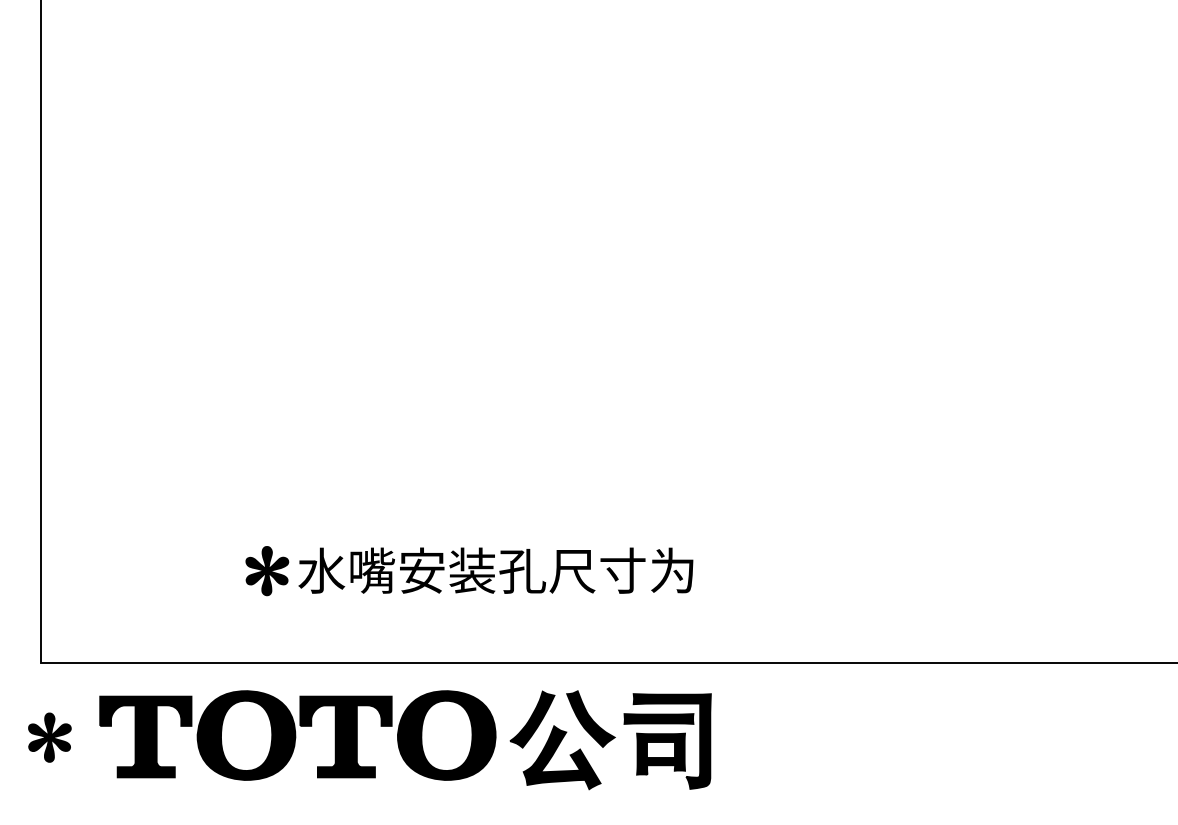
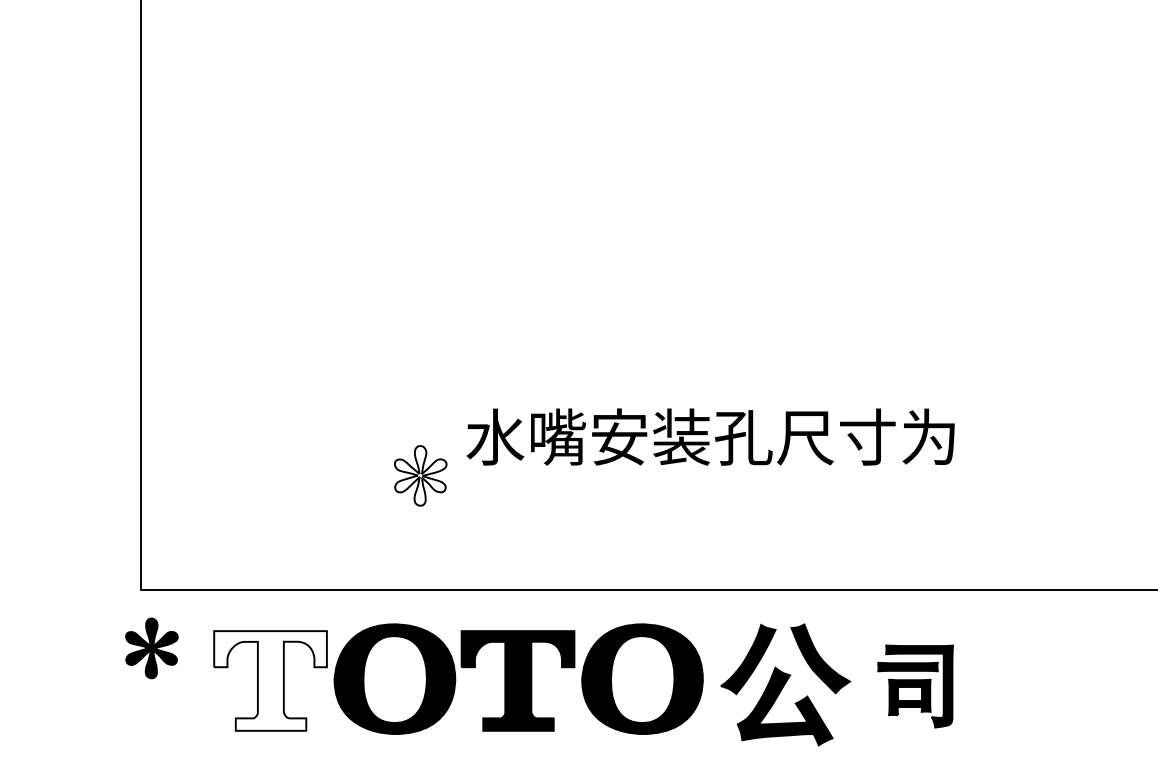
fill: (267, 570) -> (420, 475), removed
text: (495, 570) -> (710, 436), moved
fill: (145, 736) -> (270, 680), removed
part: (49, 737) -> (151, 648), moved
part: (667, 741) -> (915, 686), size x0.7

